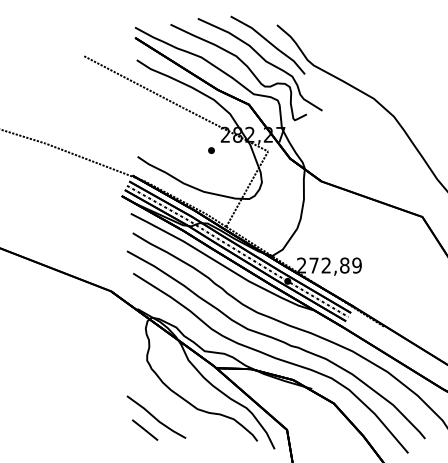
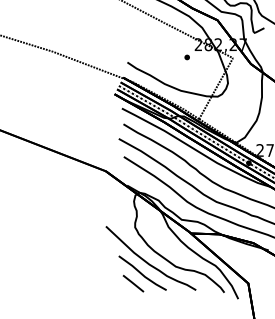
curve: (161, 402) -> (146, 261), added

